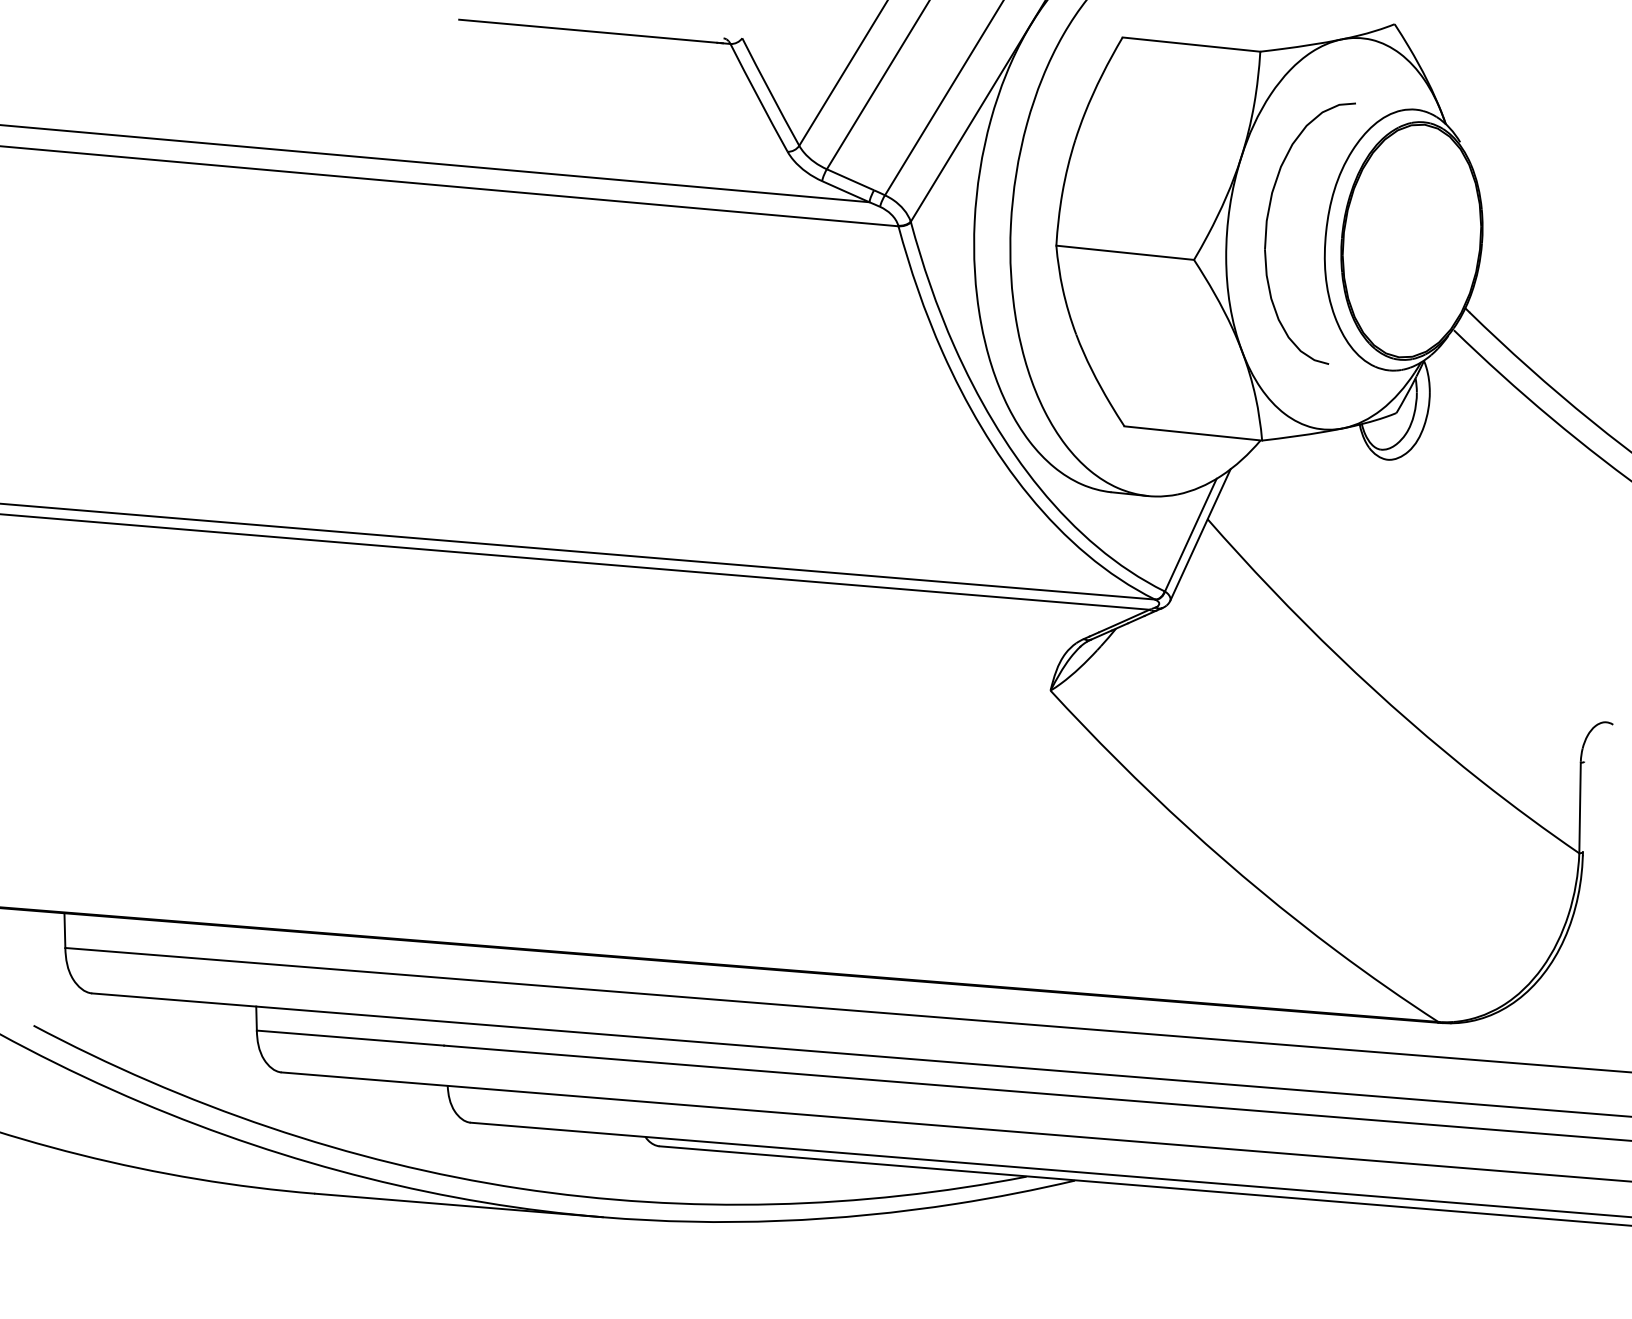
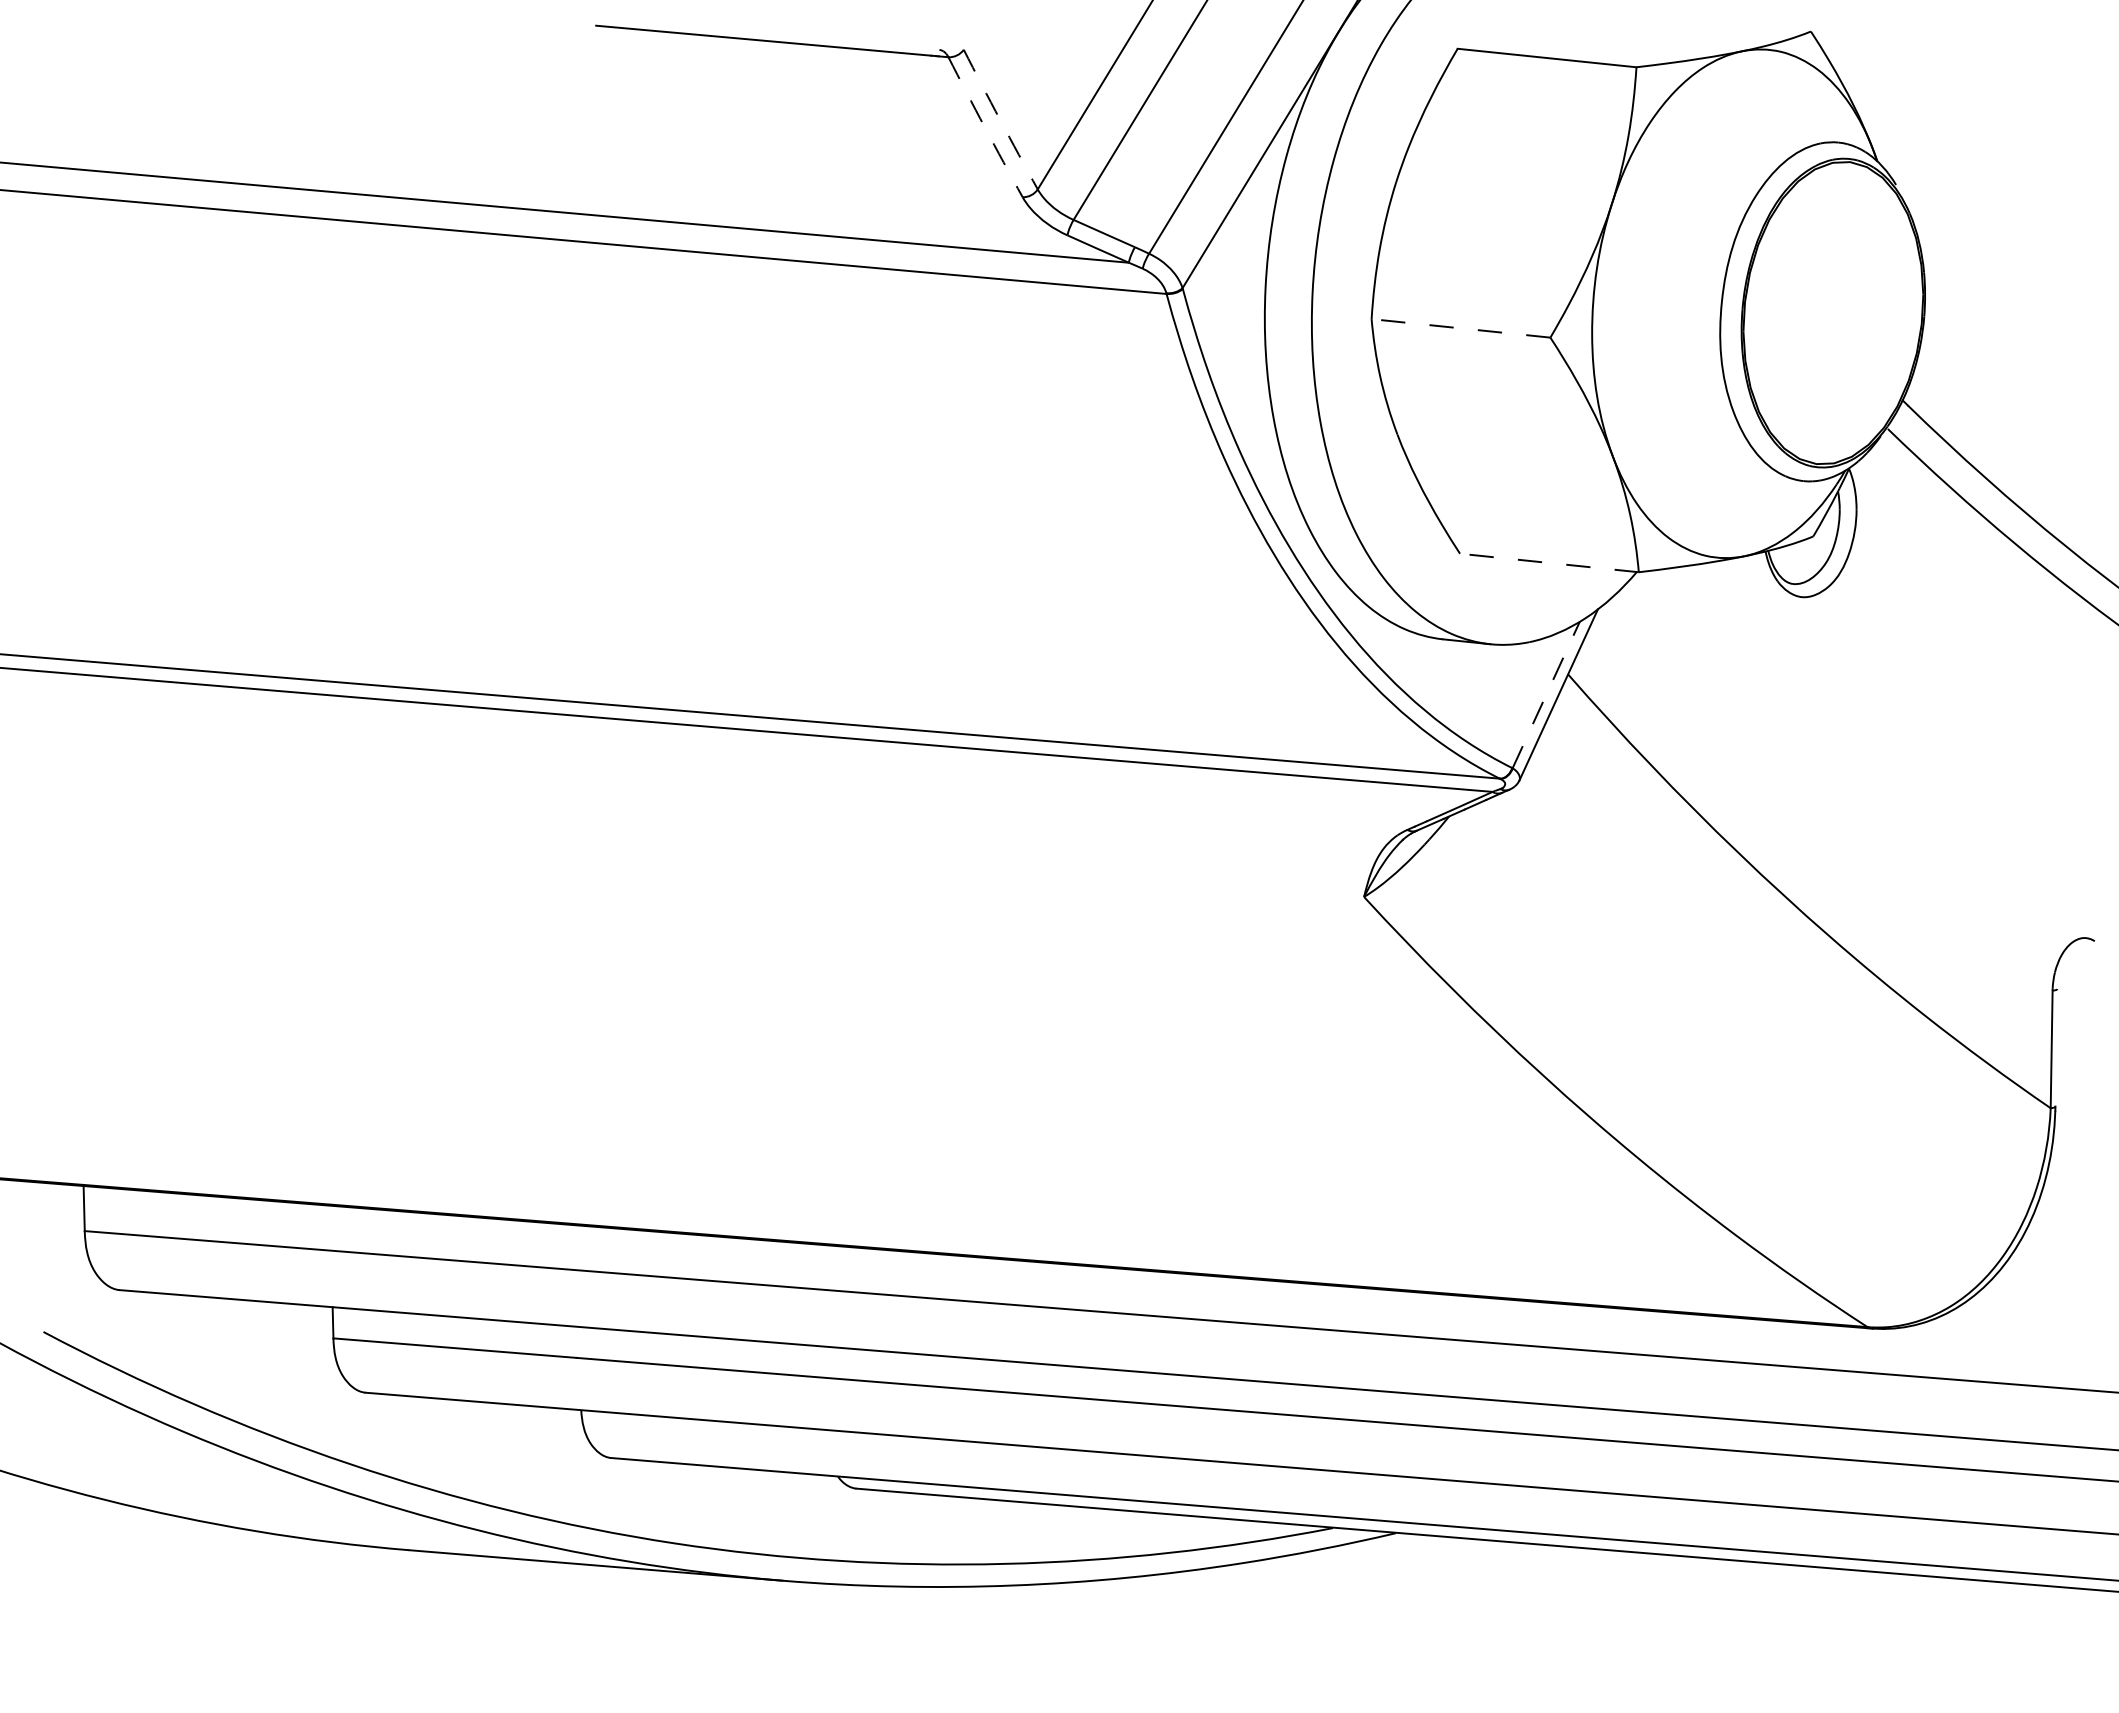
arc: (770, 91) -> (1000, 119), solid -> dashed
arc: (758, 98) -> (984, 127), solid -> dashed
part: (1267, 229) -> (1645, 297), removed
line: (1125, 252) -> (1461, 328), solid -> dashed
line: (1193, 433) -> (1549, 563), solid -> dashed
line: (1191, 535) -> (1546, 695), solid -> dashed

